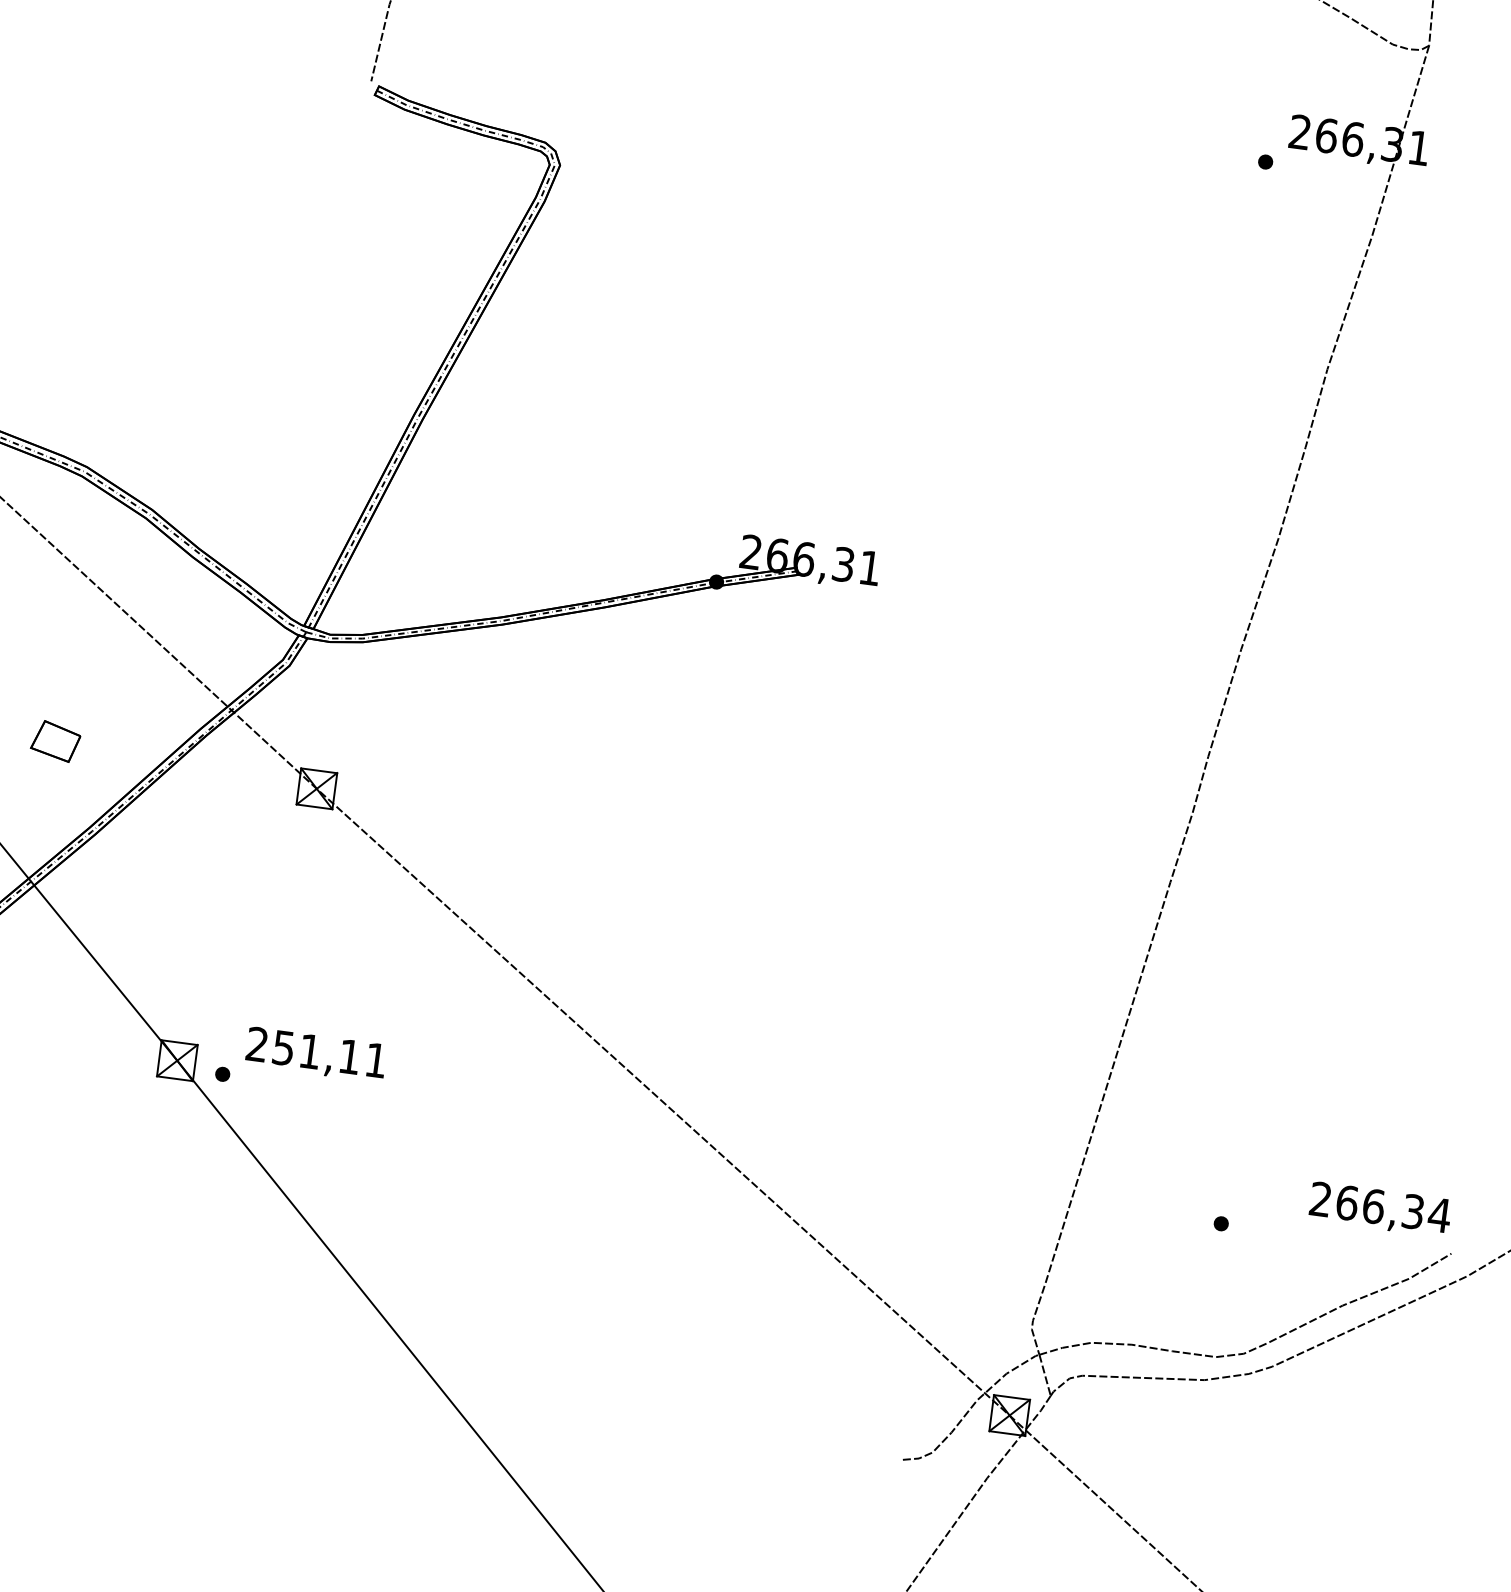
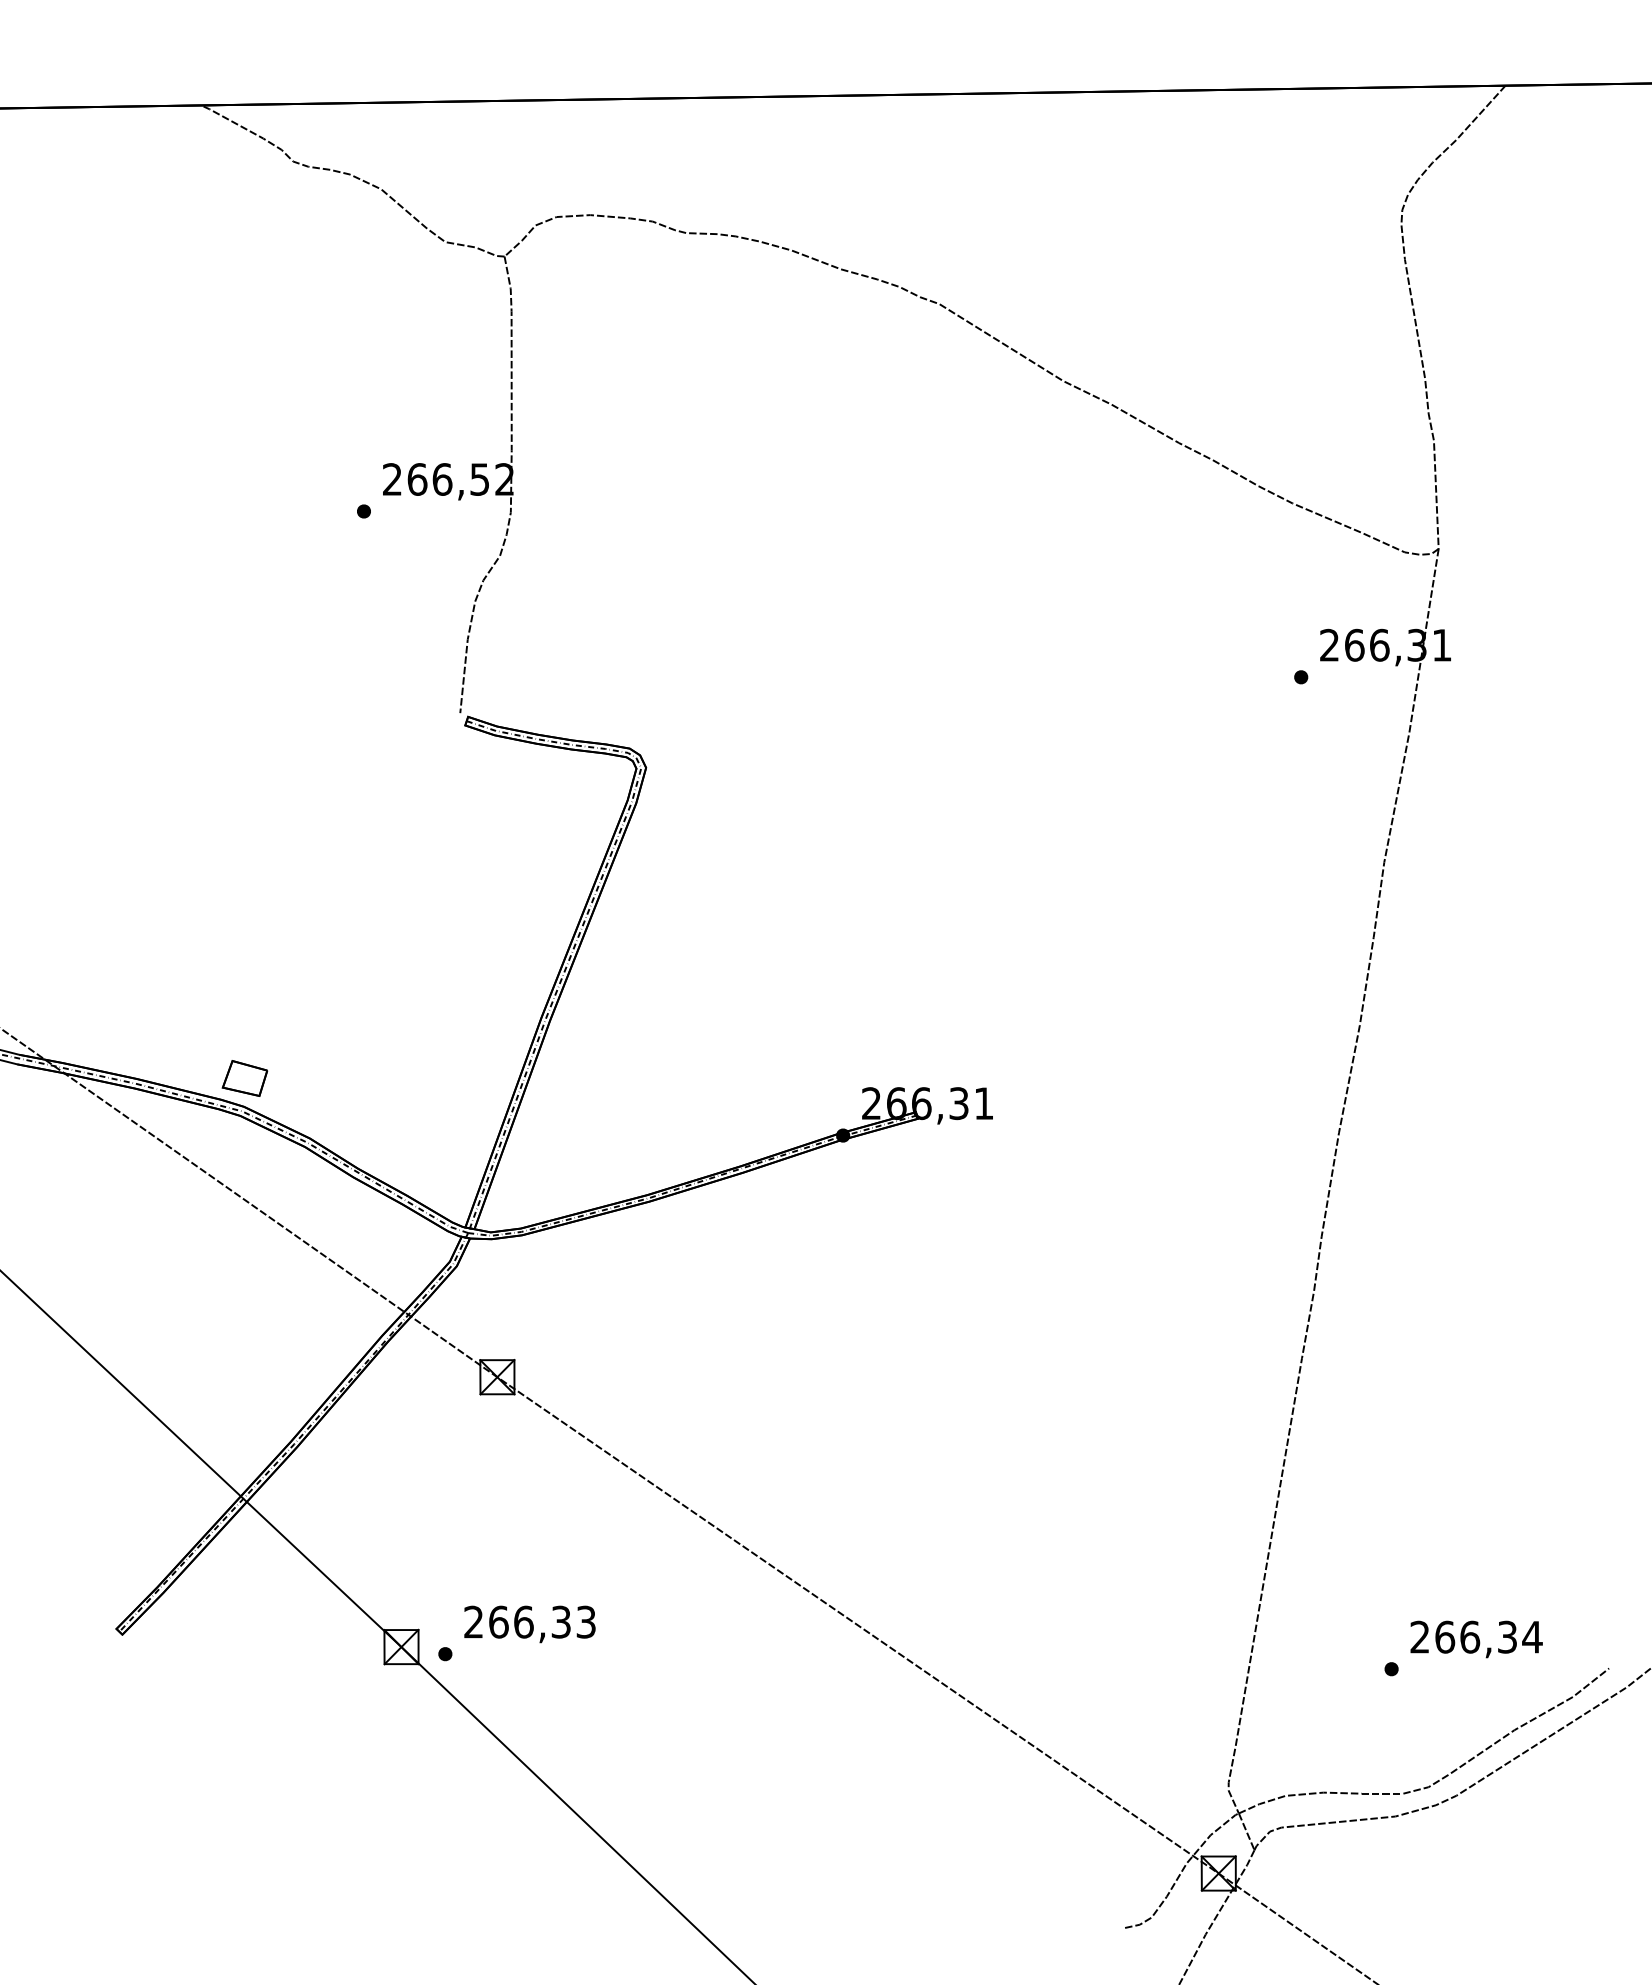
part: (55, 741) -> (244, 1078), moved
text: (330, 1053) -> (542, 1621), 251,11 -> 266,33
text: (1380, 1209) -> (1476, 1639), moved

